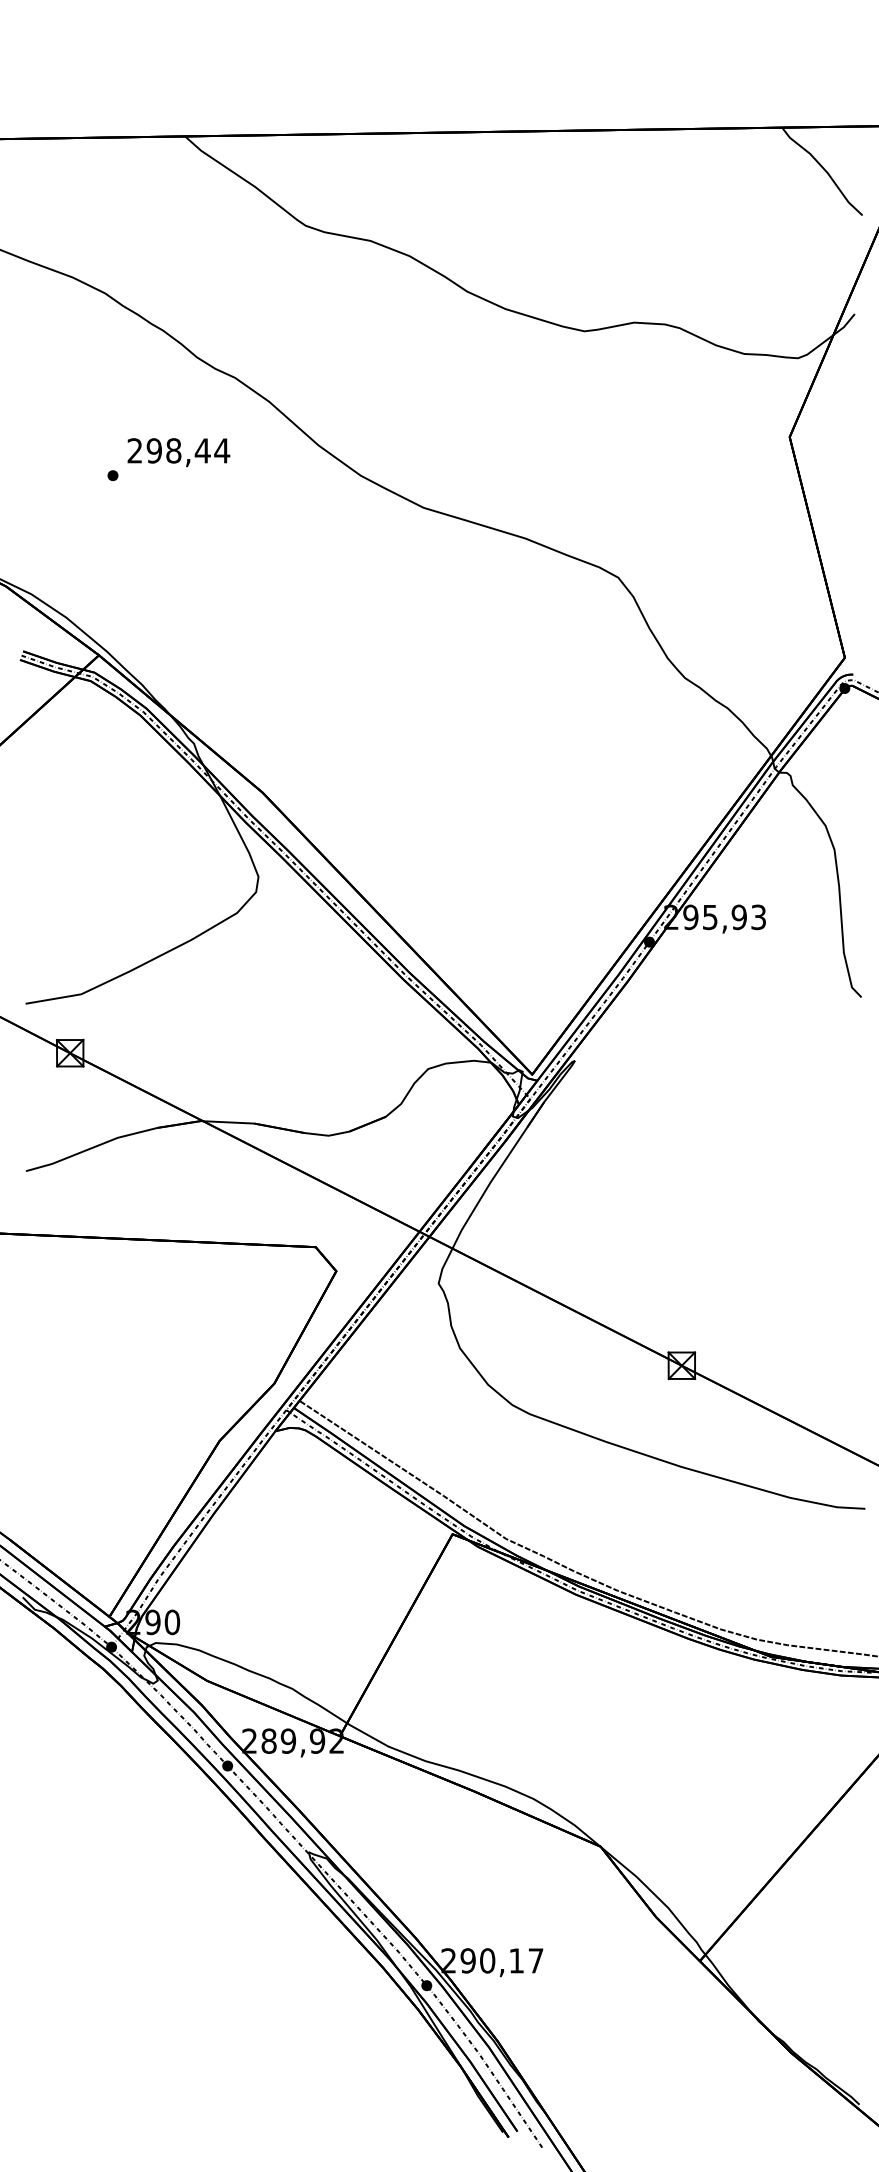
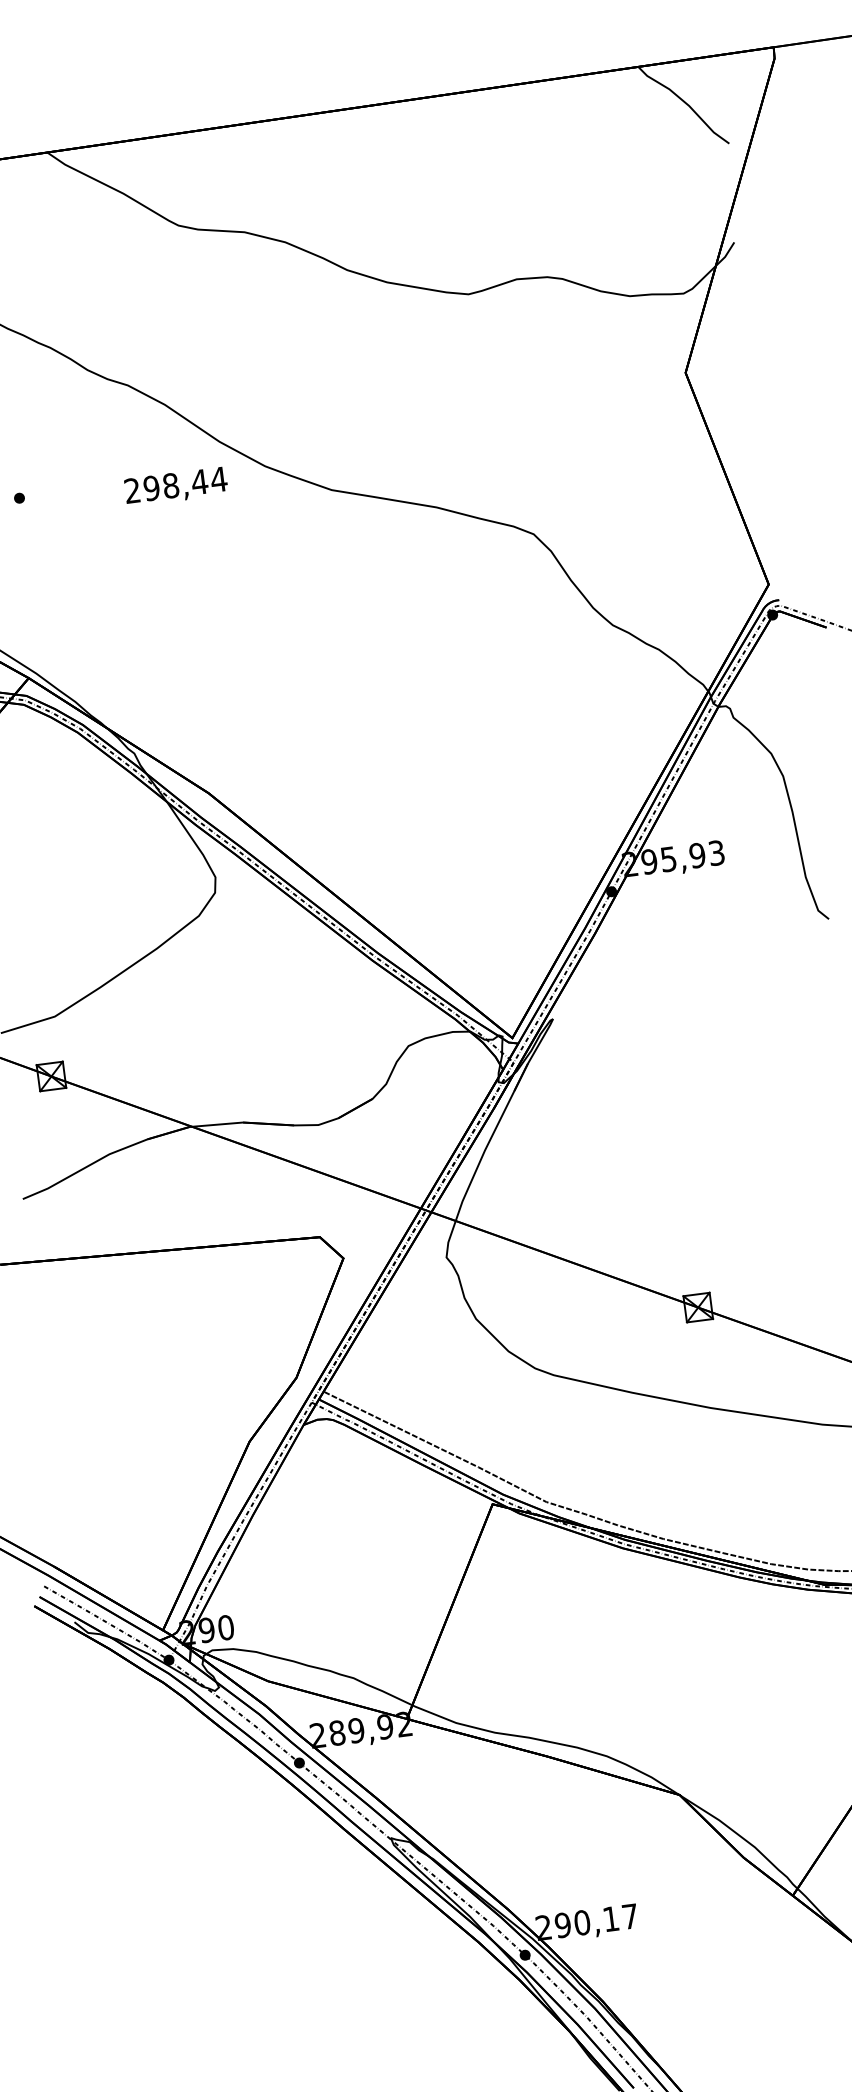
text: (178, 452) -> (175, 486), moved

